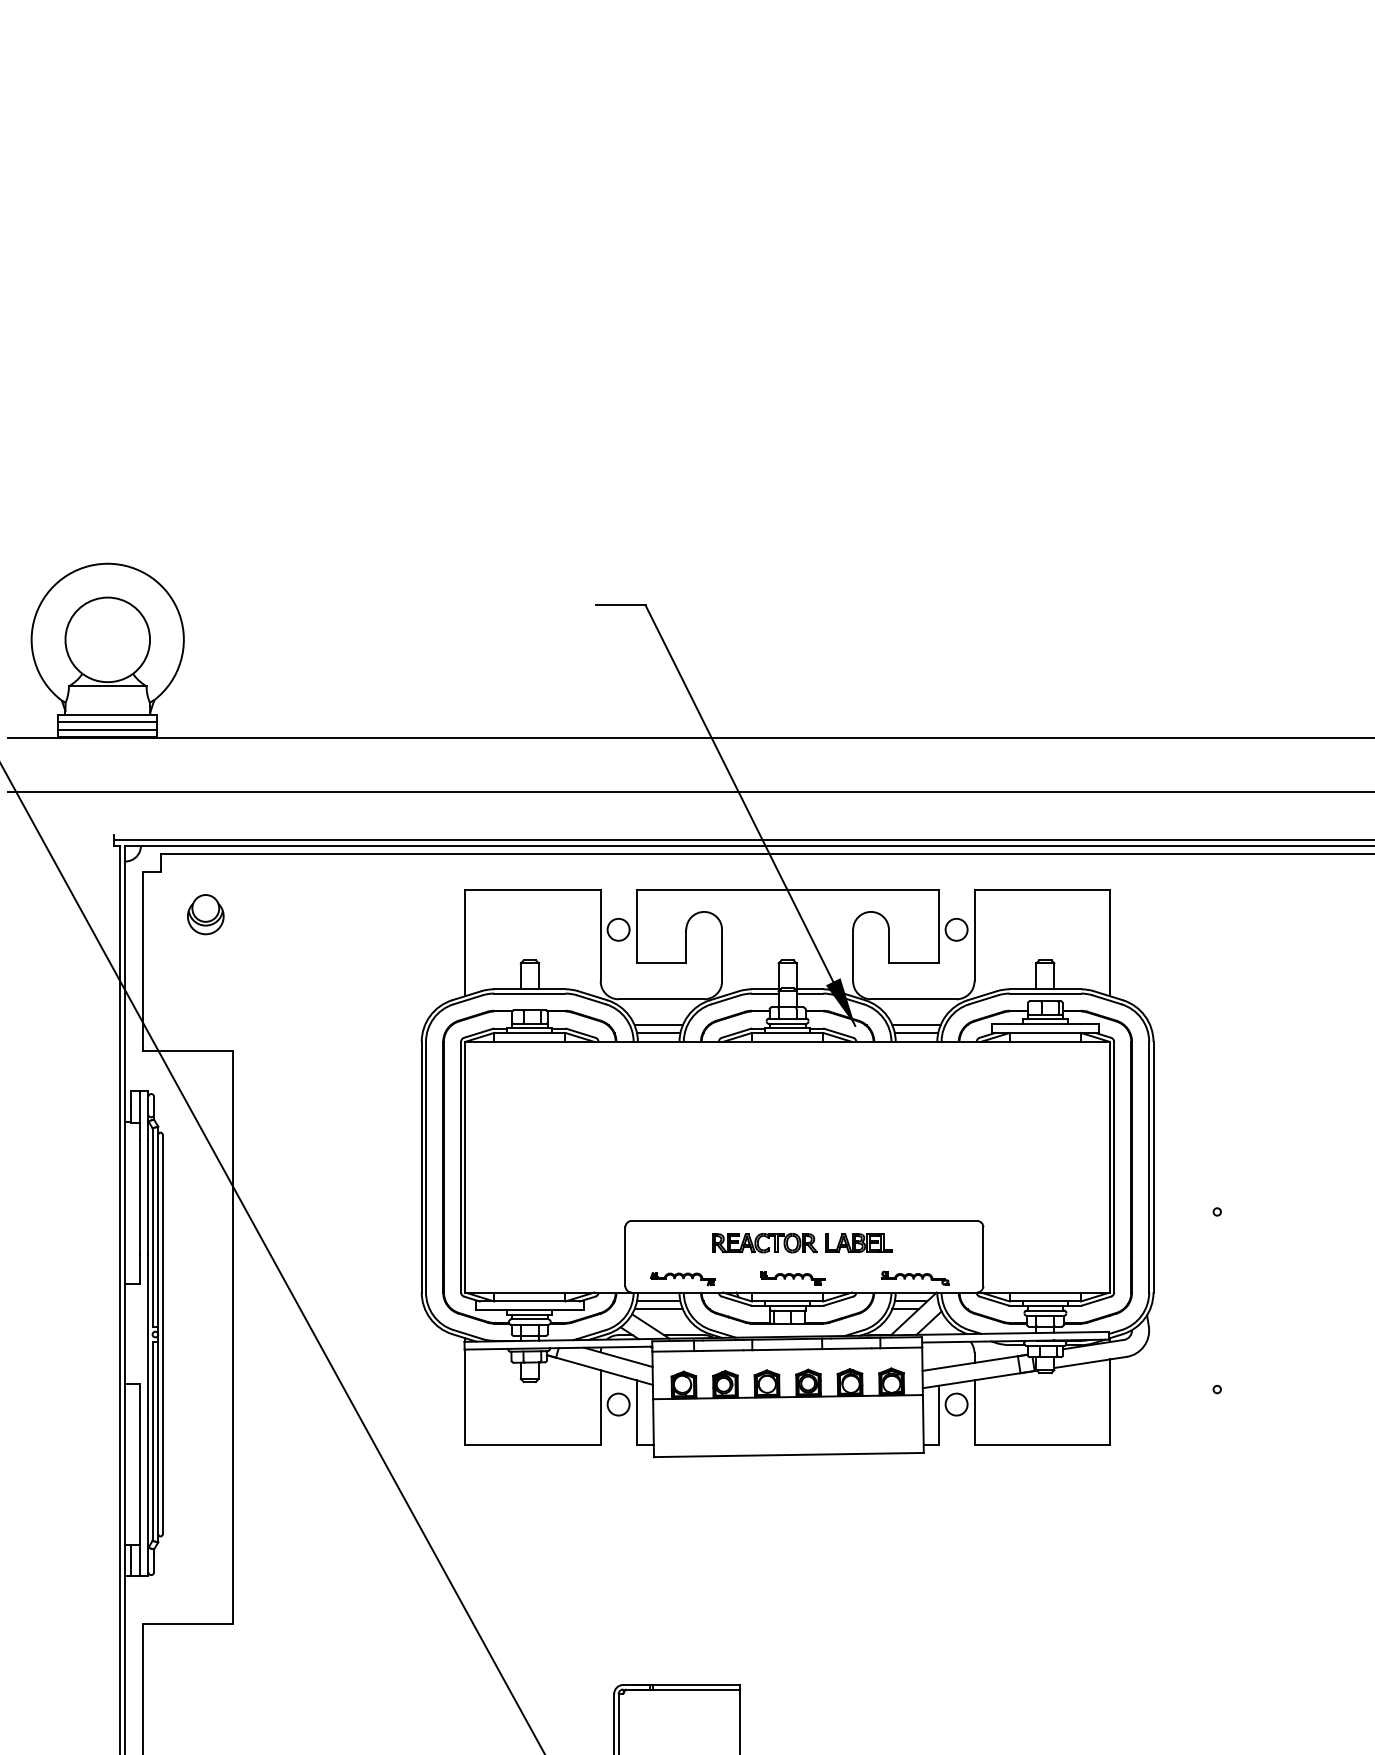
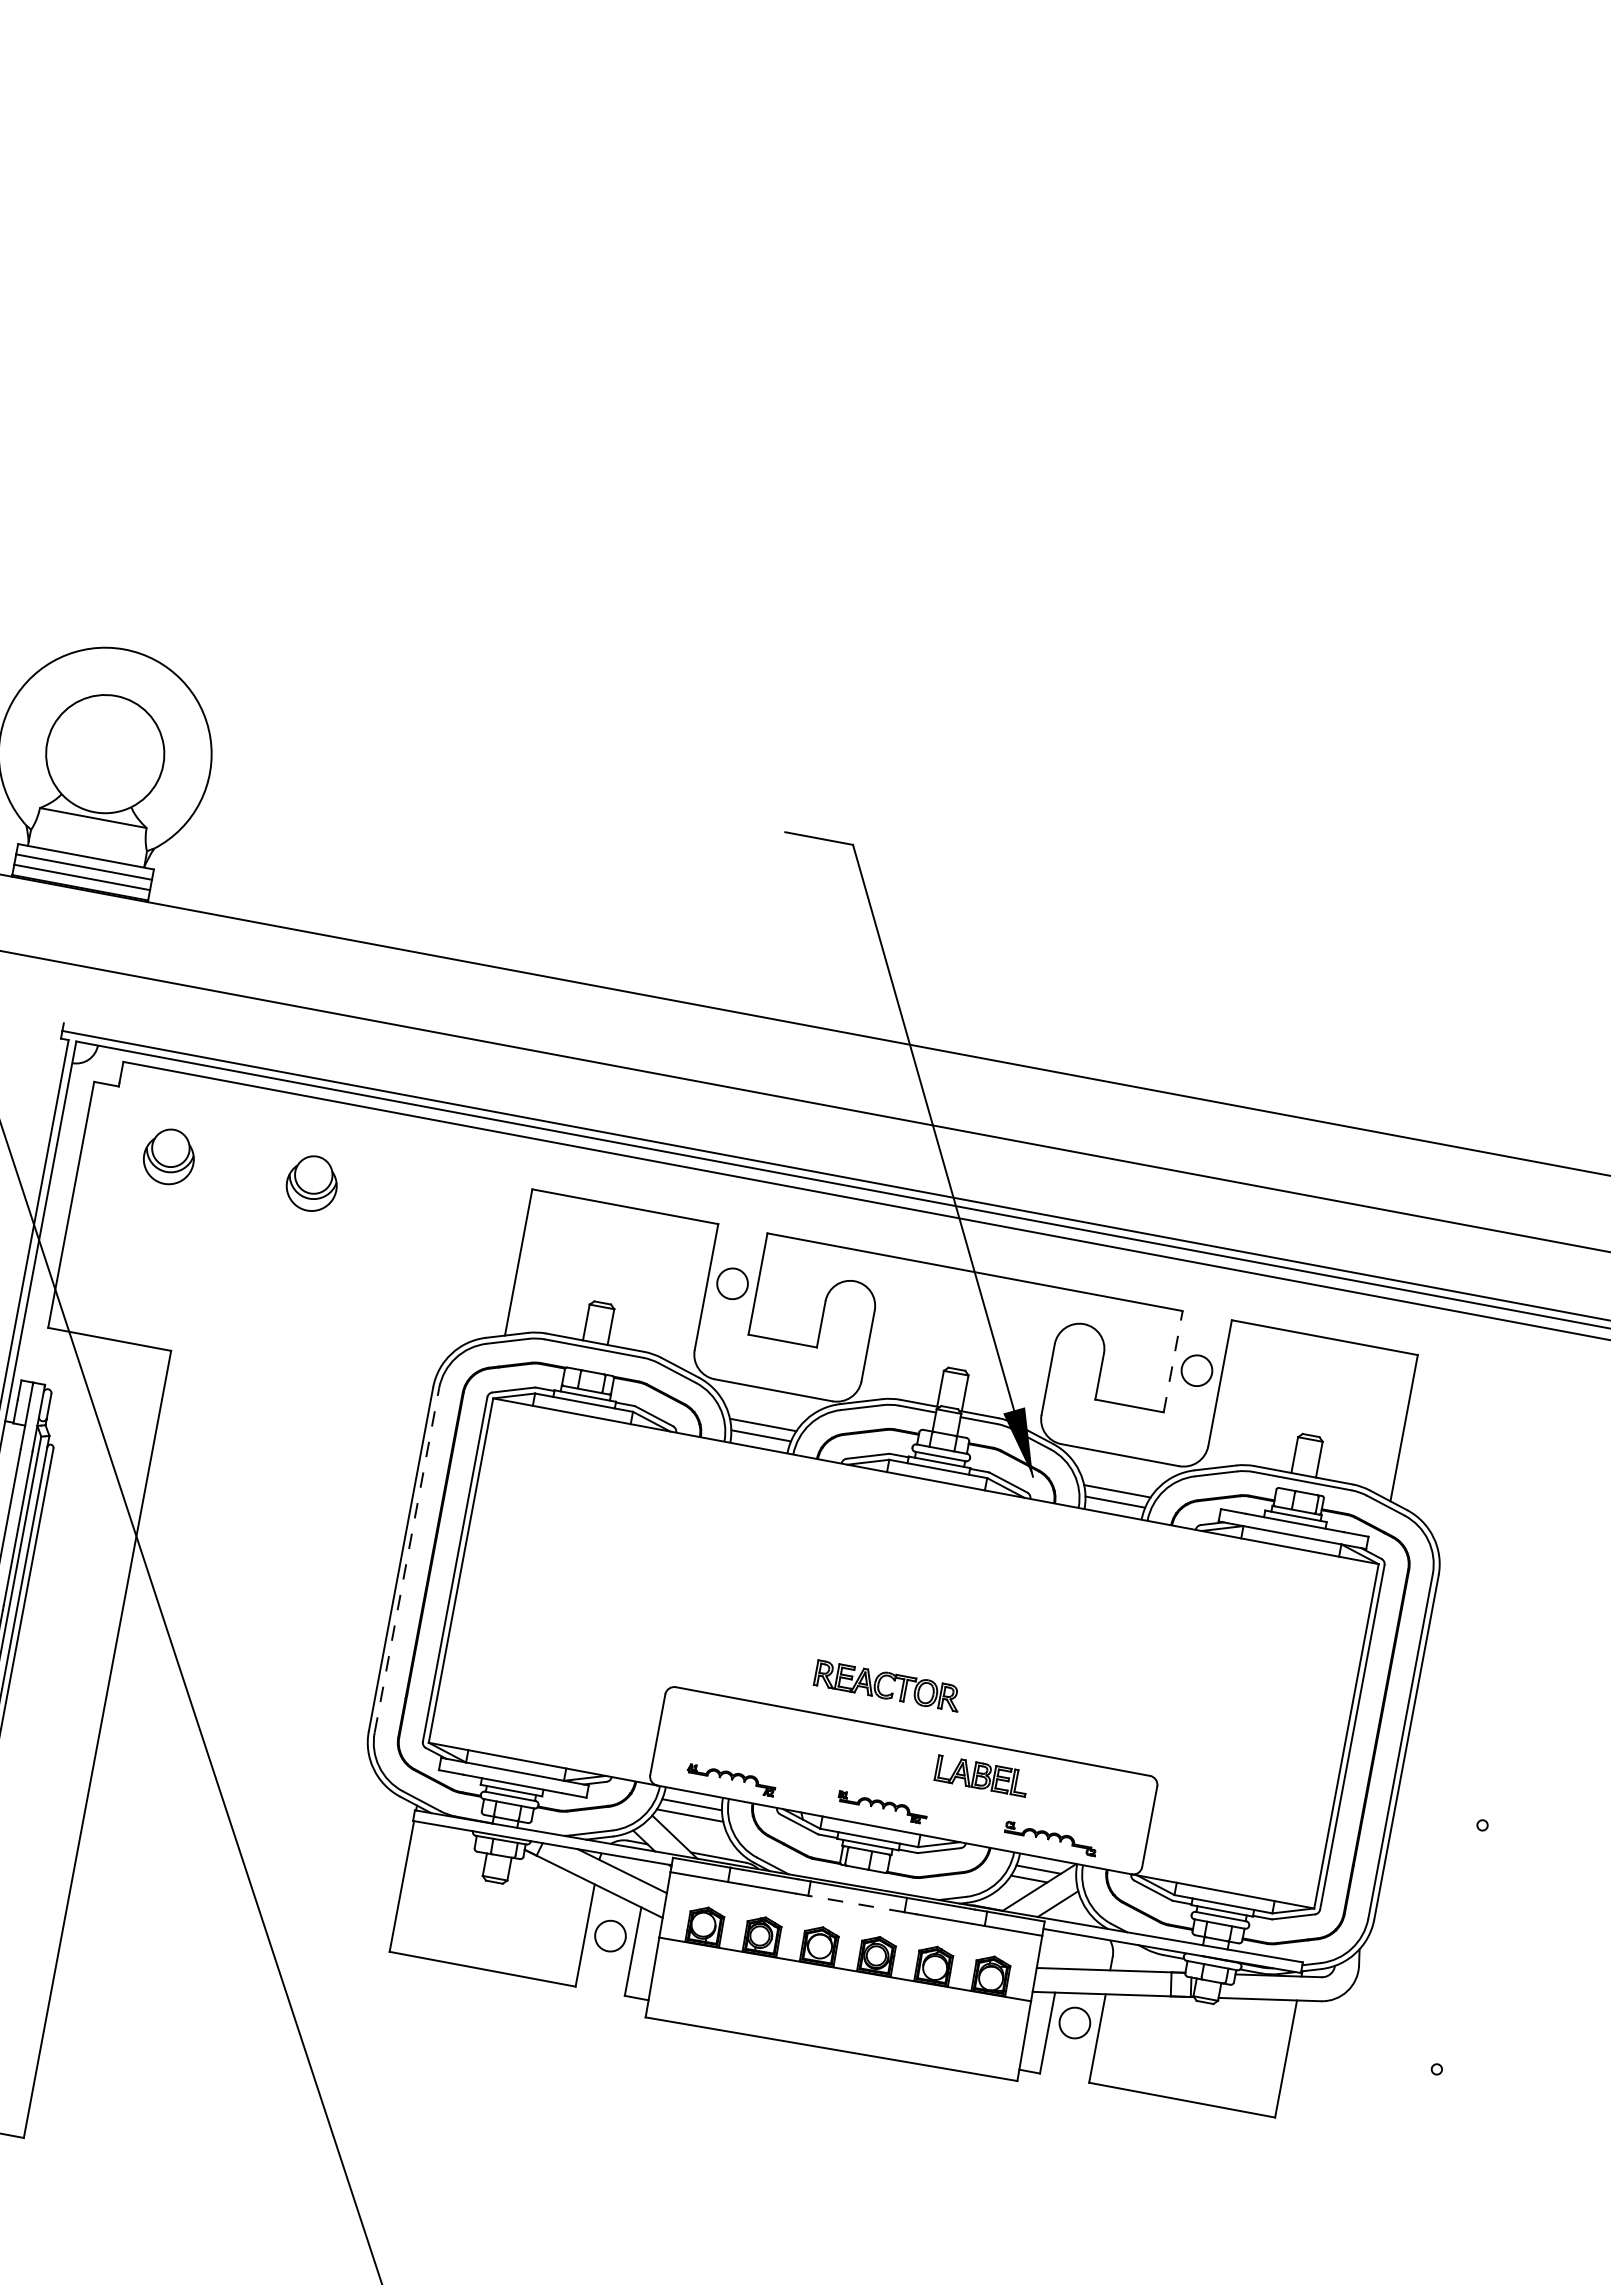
part: (309, 914) -> (311, 1183), added
line: (938, 926) -> (1172, 1361), solid -> dashed
line: (426, 1166) -> (407, 1559), solid -> dashed
part: (764, 1243) -> (887, 1686), moved
line: (787, 1349) -> (856, 1903), solid -> dashed

